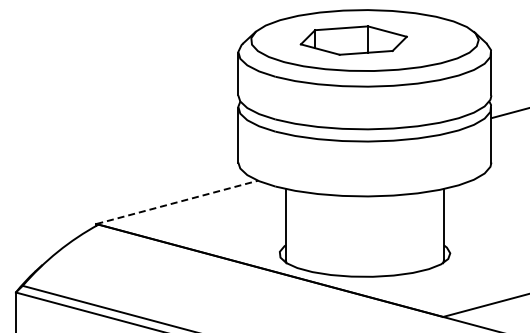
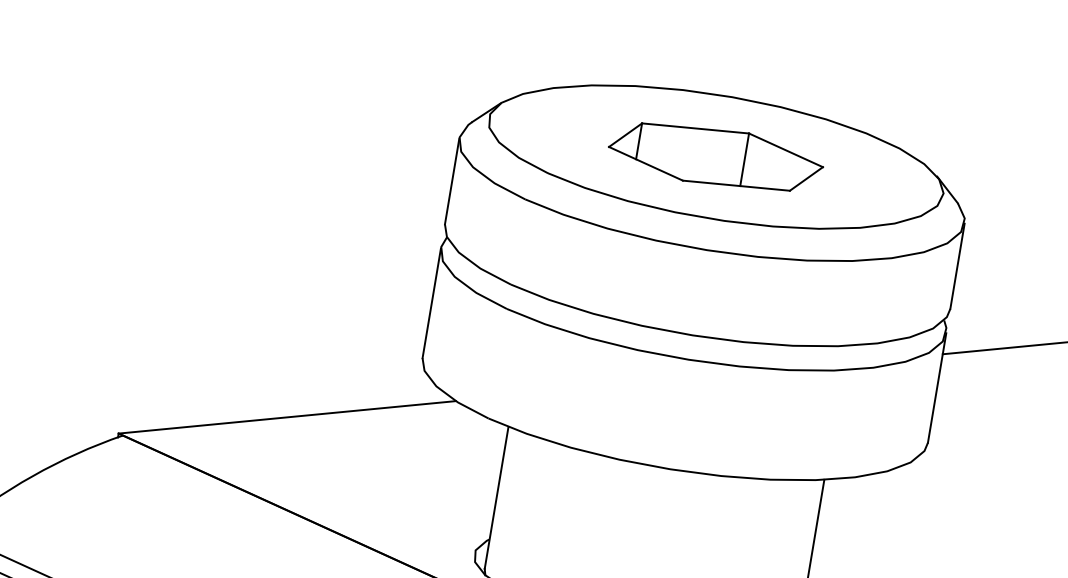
part: (353, 40) -> (715, 156), moved
line: (177, 202) -> (287, 417), dashed -> solid

